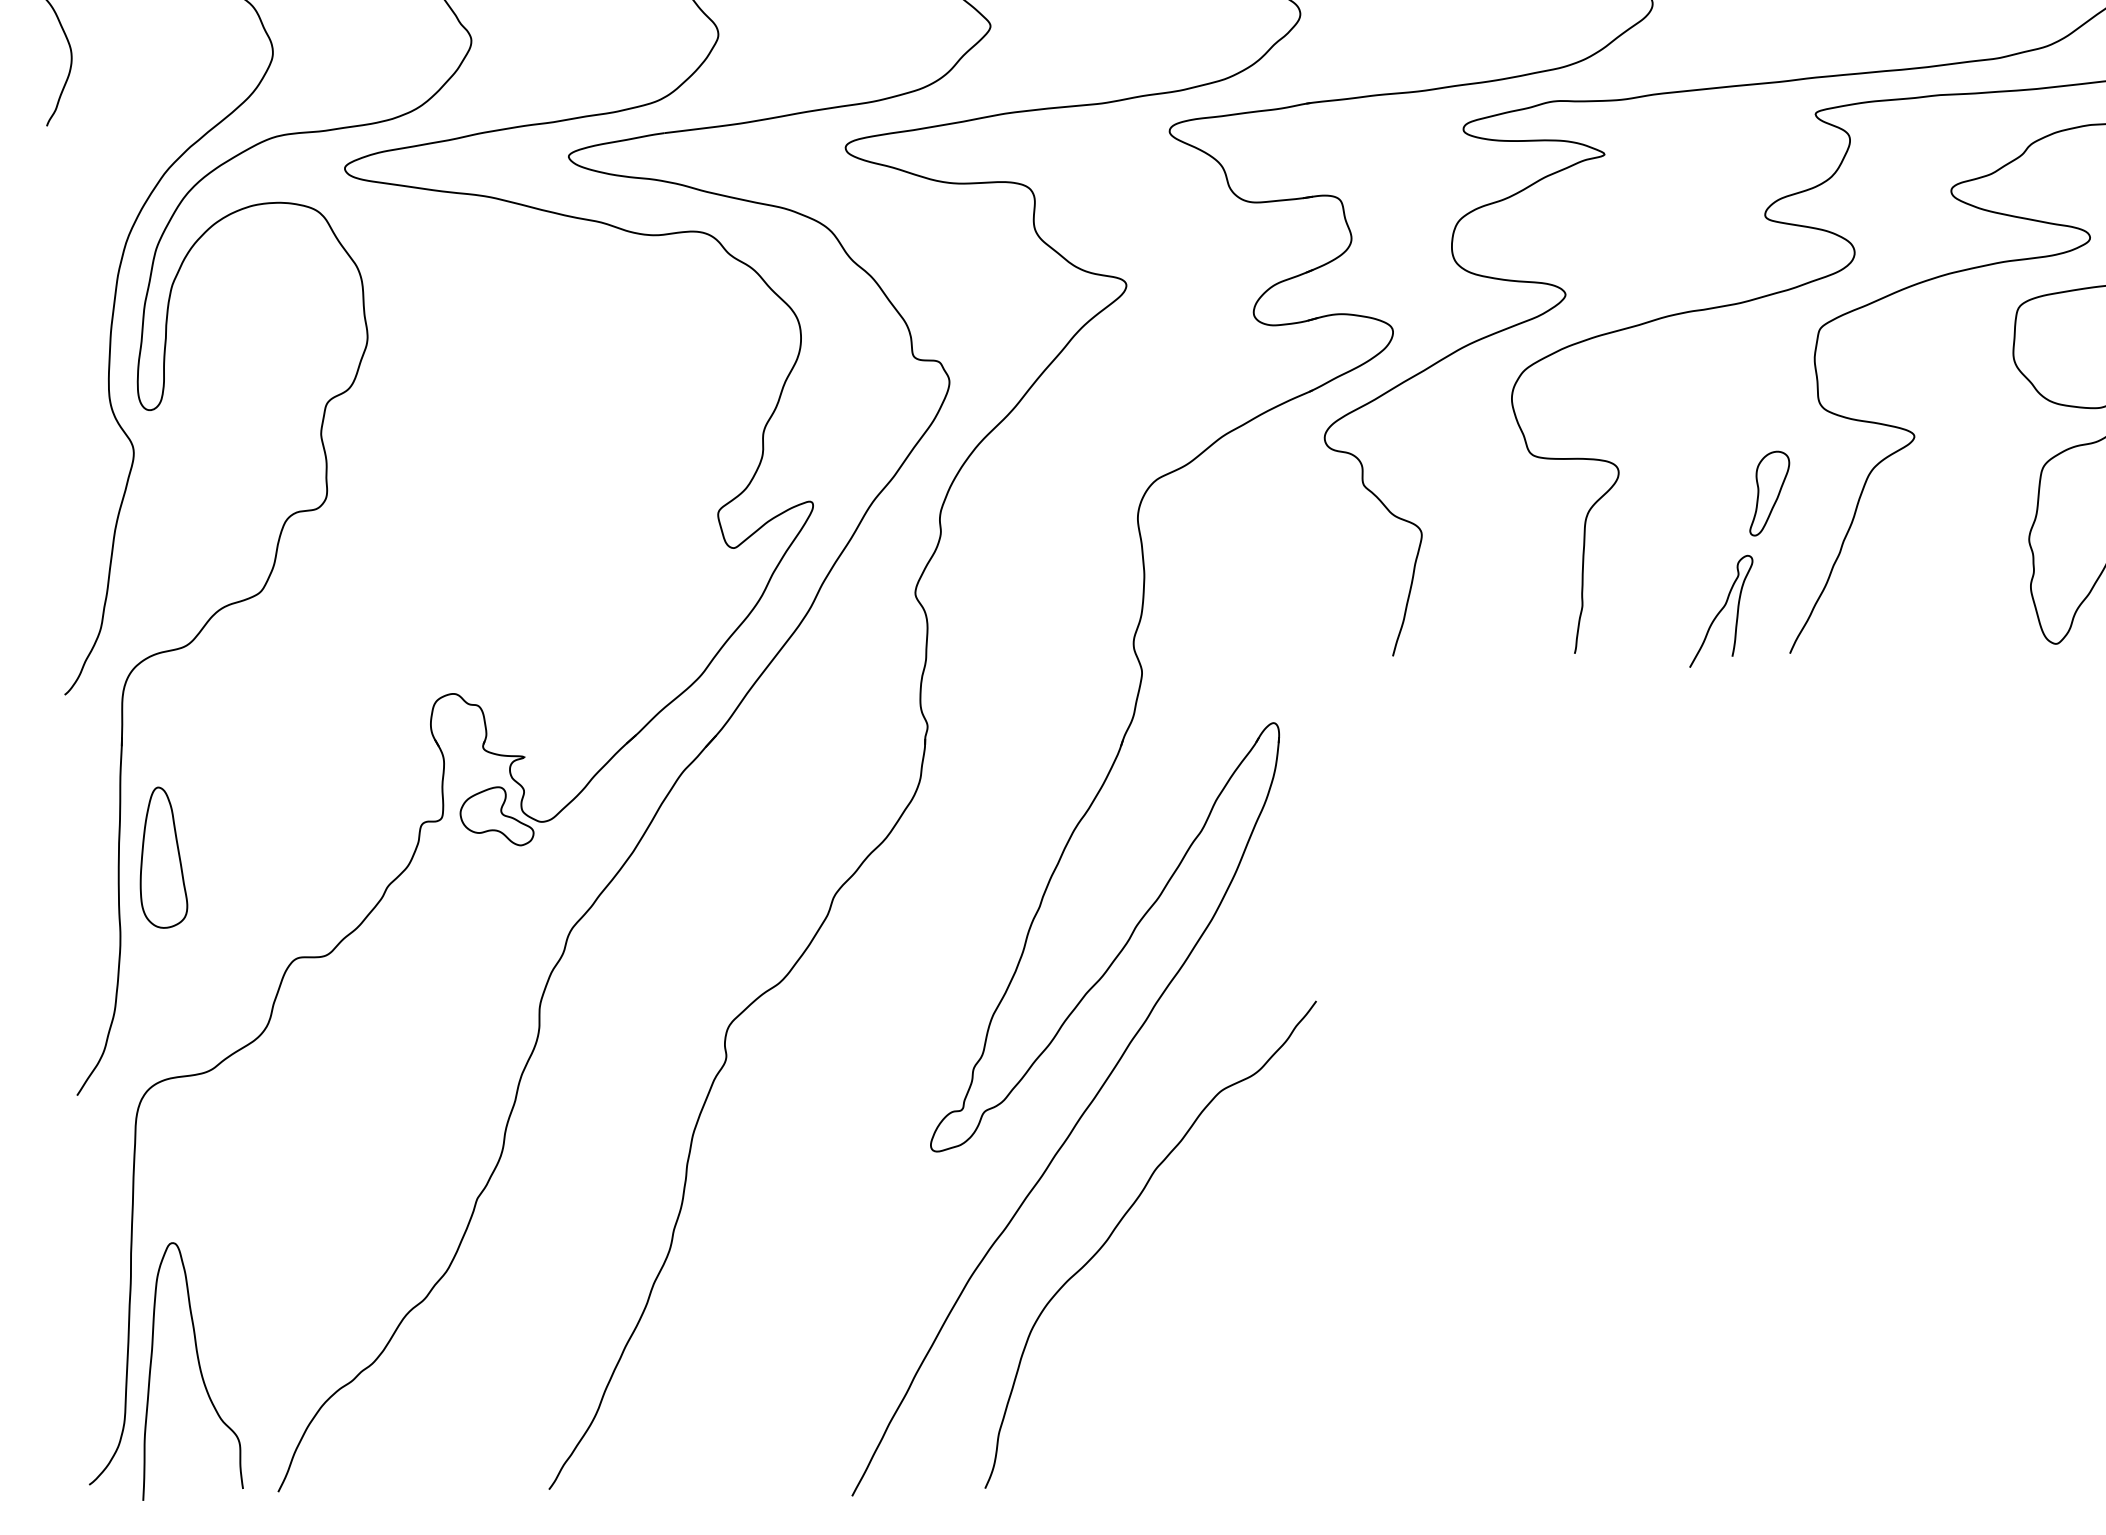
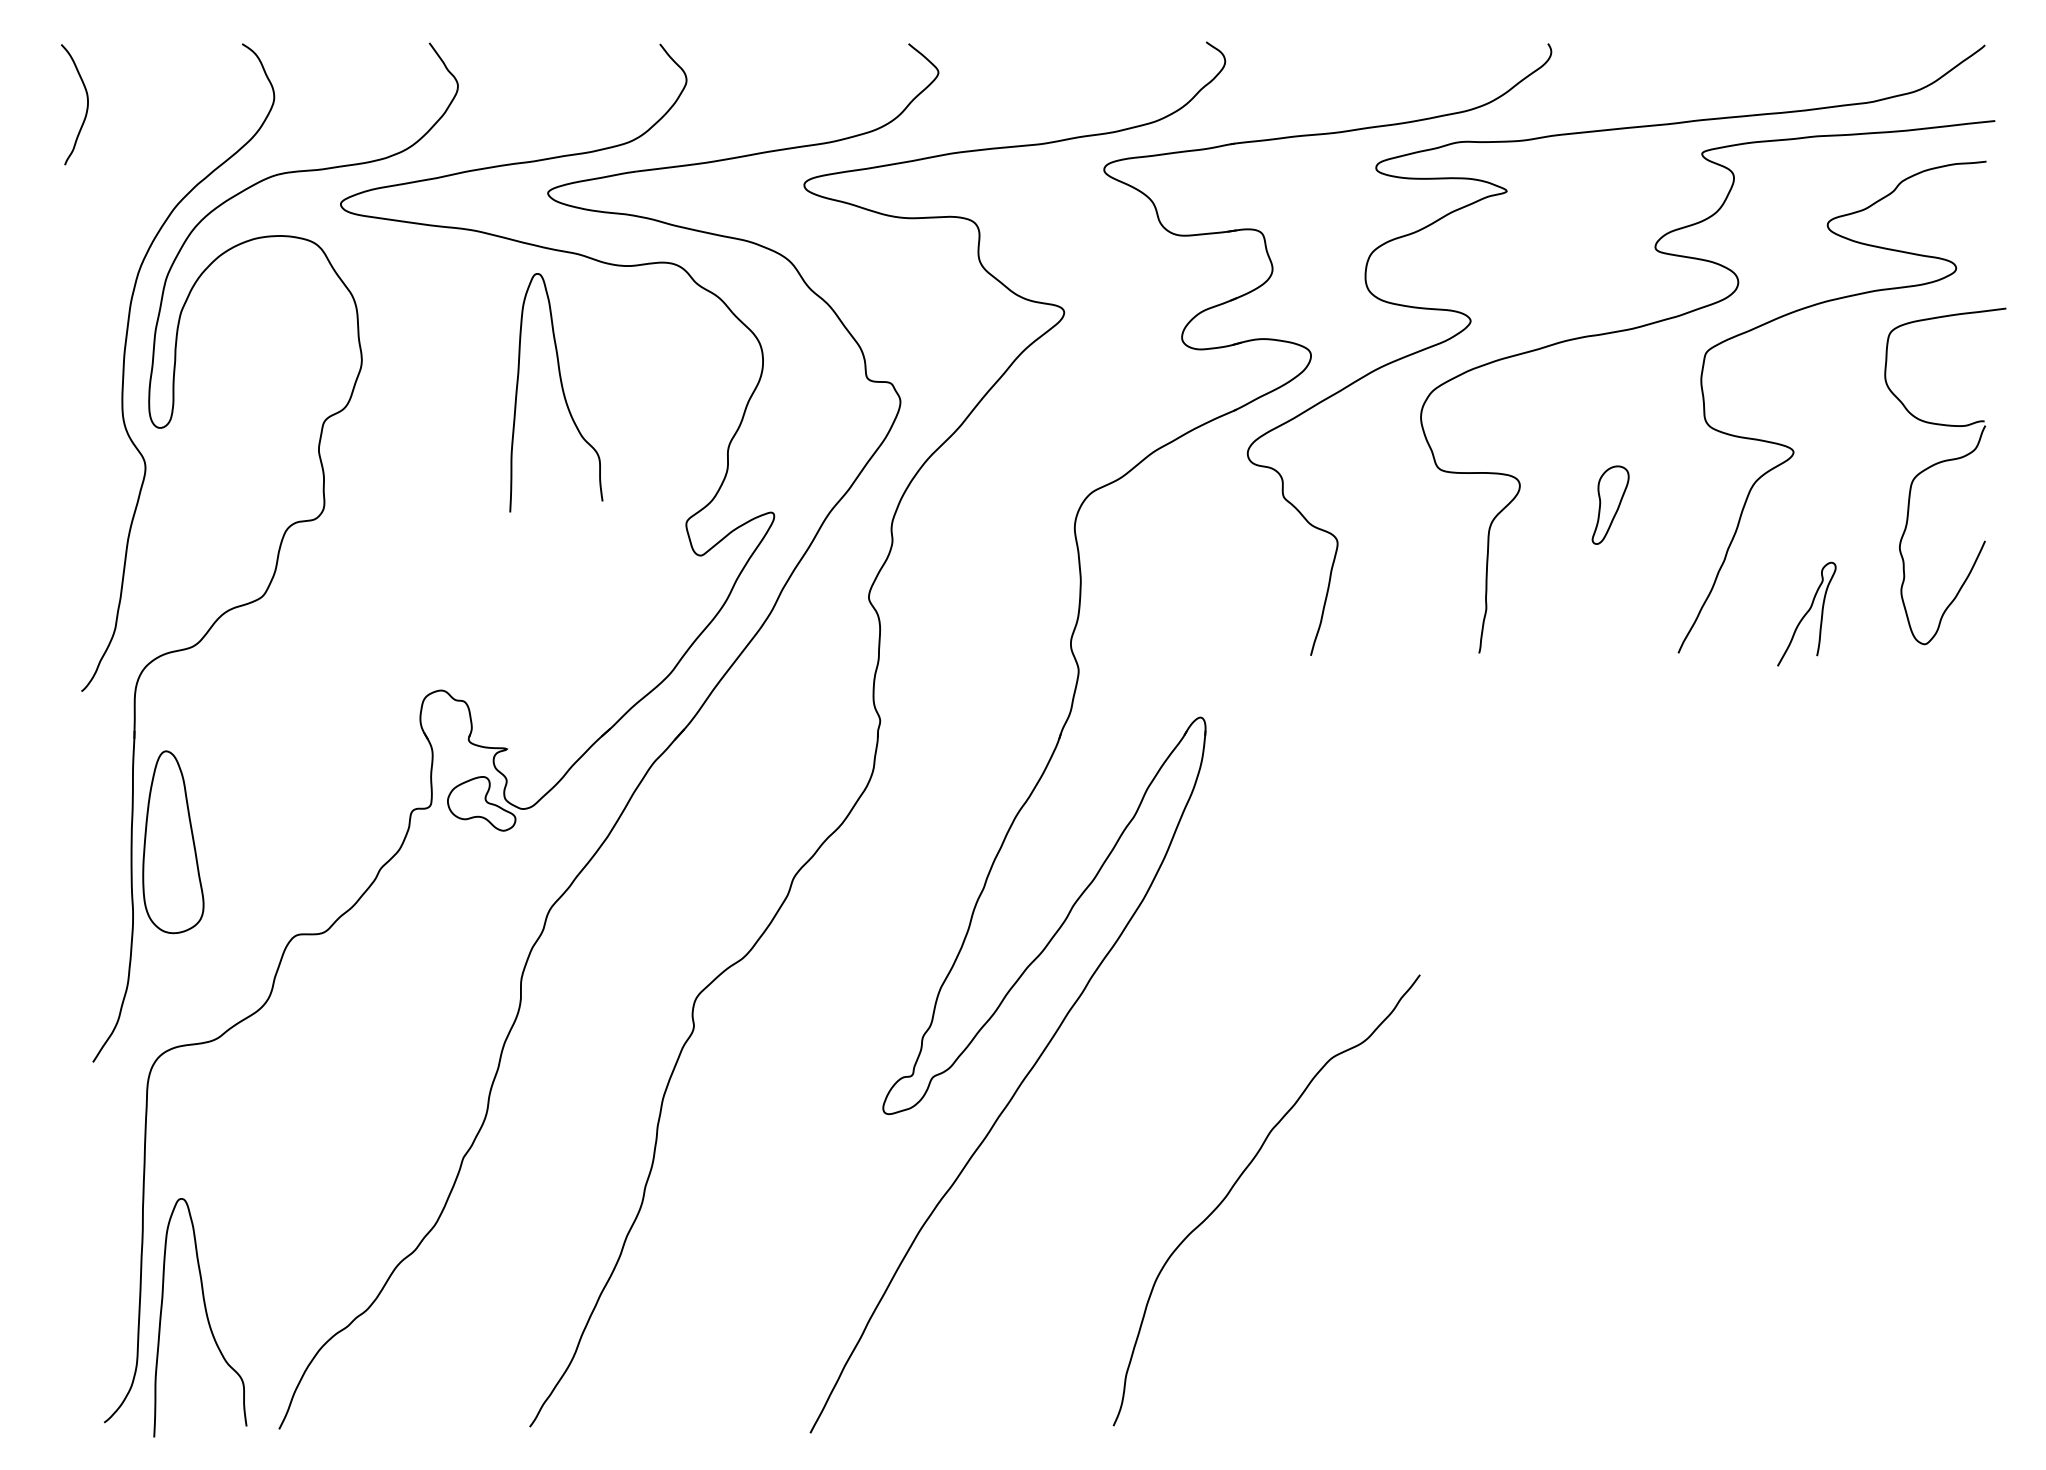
curve: (583, 368) -> (561, 389), added
part: (1769, 492) -> (1610, 504), moved
curve: (1720, 610) -> (1806, 613), moved
part: (164, 856) -> (173, 841), size x1.4
curve: (1121, 1222) -> (1239, 1179), moved

